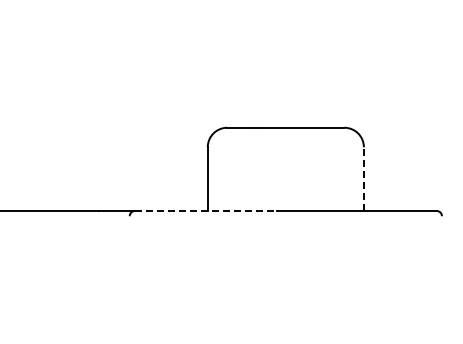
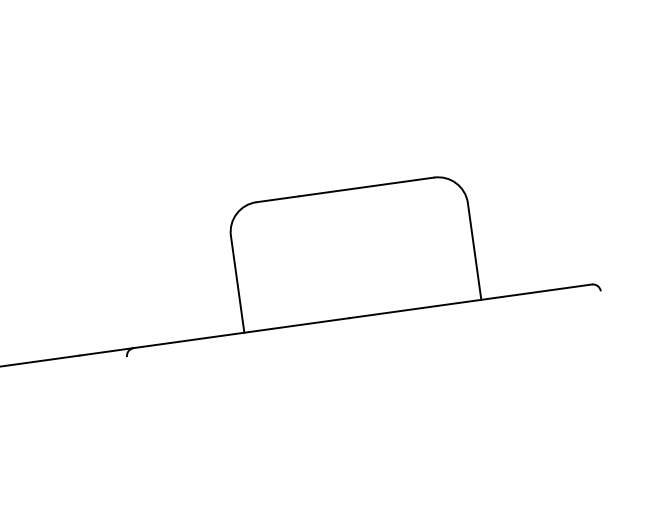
line: (363, 179) -> (474, 252), dashed -> solid
line: (205, 211) -> (241, 333), dashed -> solid

